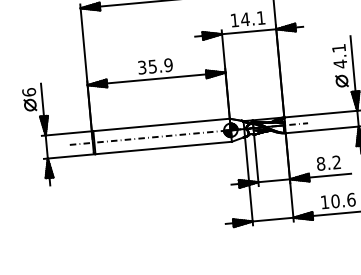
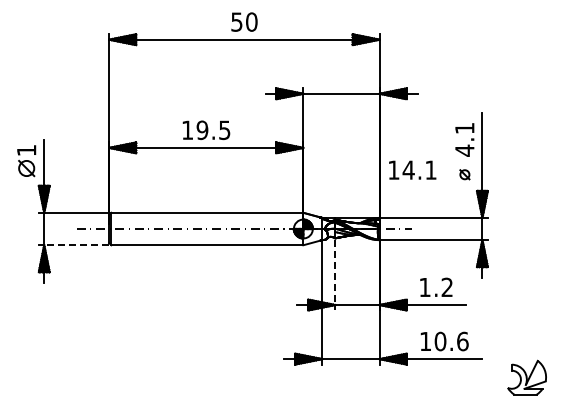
text: (247, 18) -> (412, 169), moved
text: (155, 66) -> (206, 130), 35.9 -> 19.5
part: (341, 81) -> (464, 174), size x0.6
text: (29, 92) -> (26, 150), 6 -> 1
line: (70, 156) -> (76, 245), solid -> dashed
line: (256, 161) -> (335, 275), solid -> dashed
text: (320, 163) -> (424, 287), 8.2 -> 1.2

